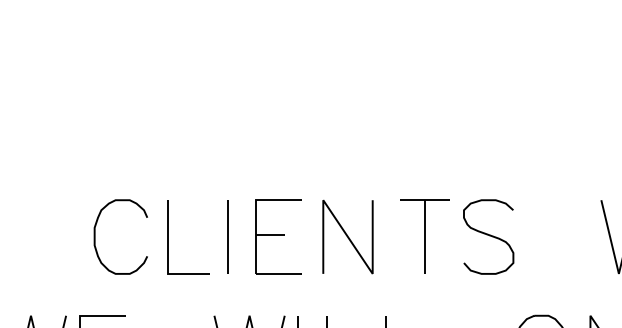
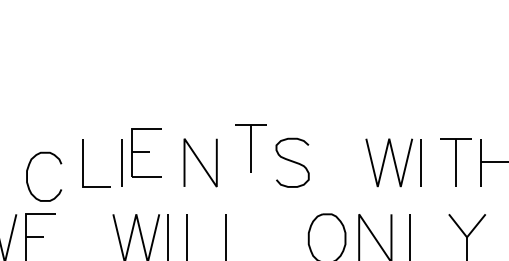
curve: (95, 236) -> (27, 176), moved
part: (278, 236) -> (146, 152), moved
part: (424, 236) -> (250, 148), moved

